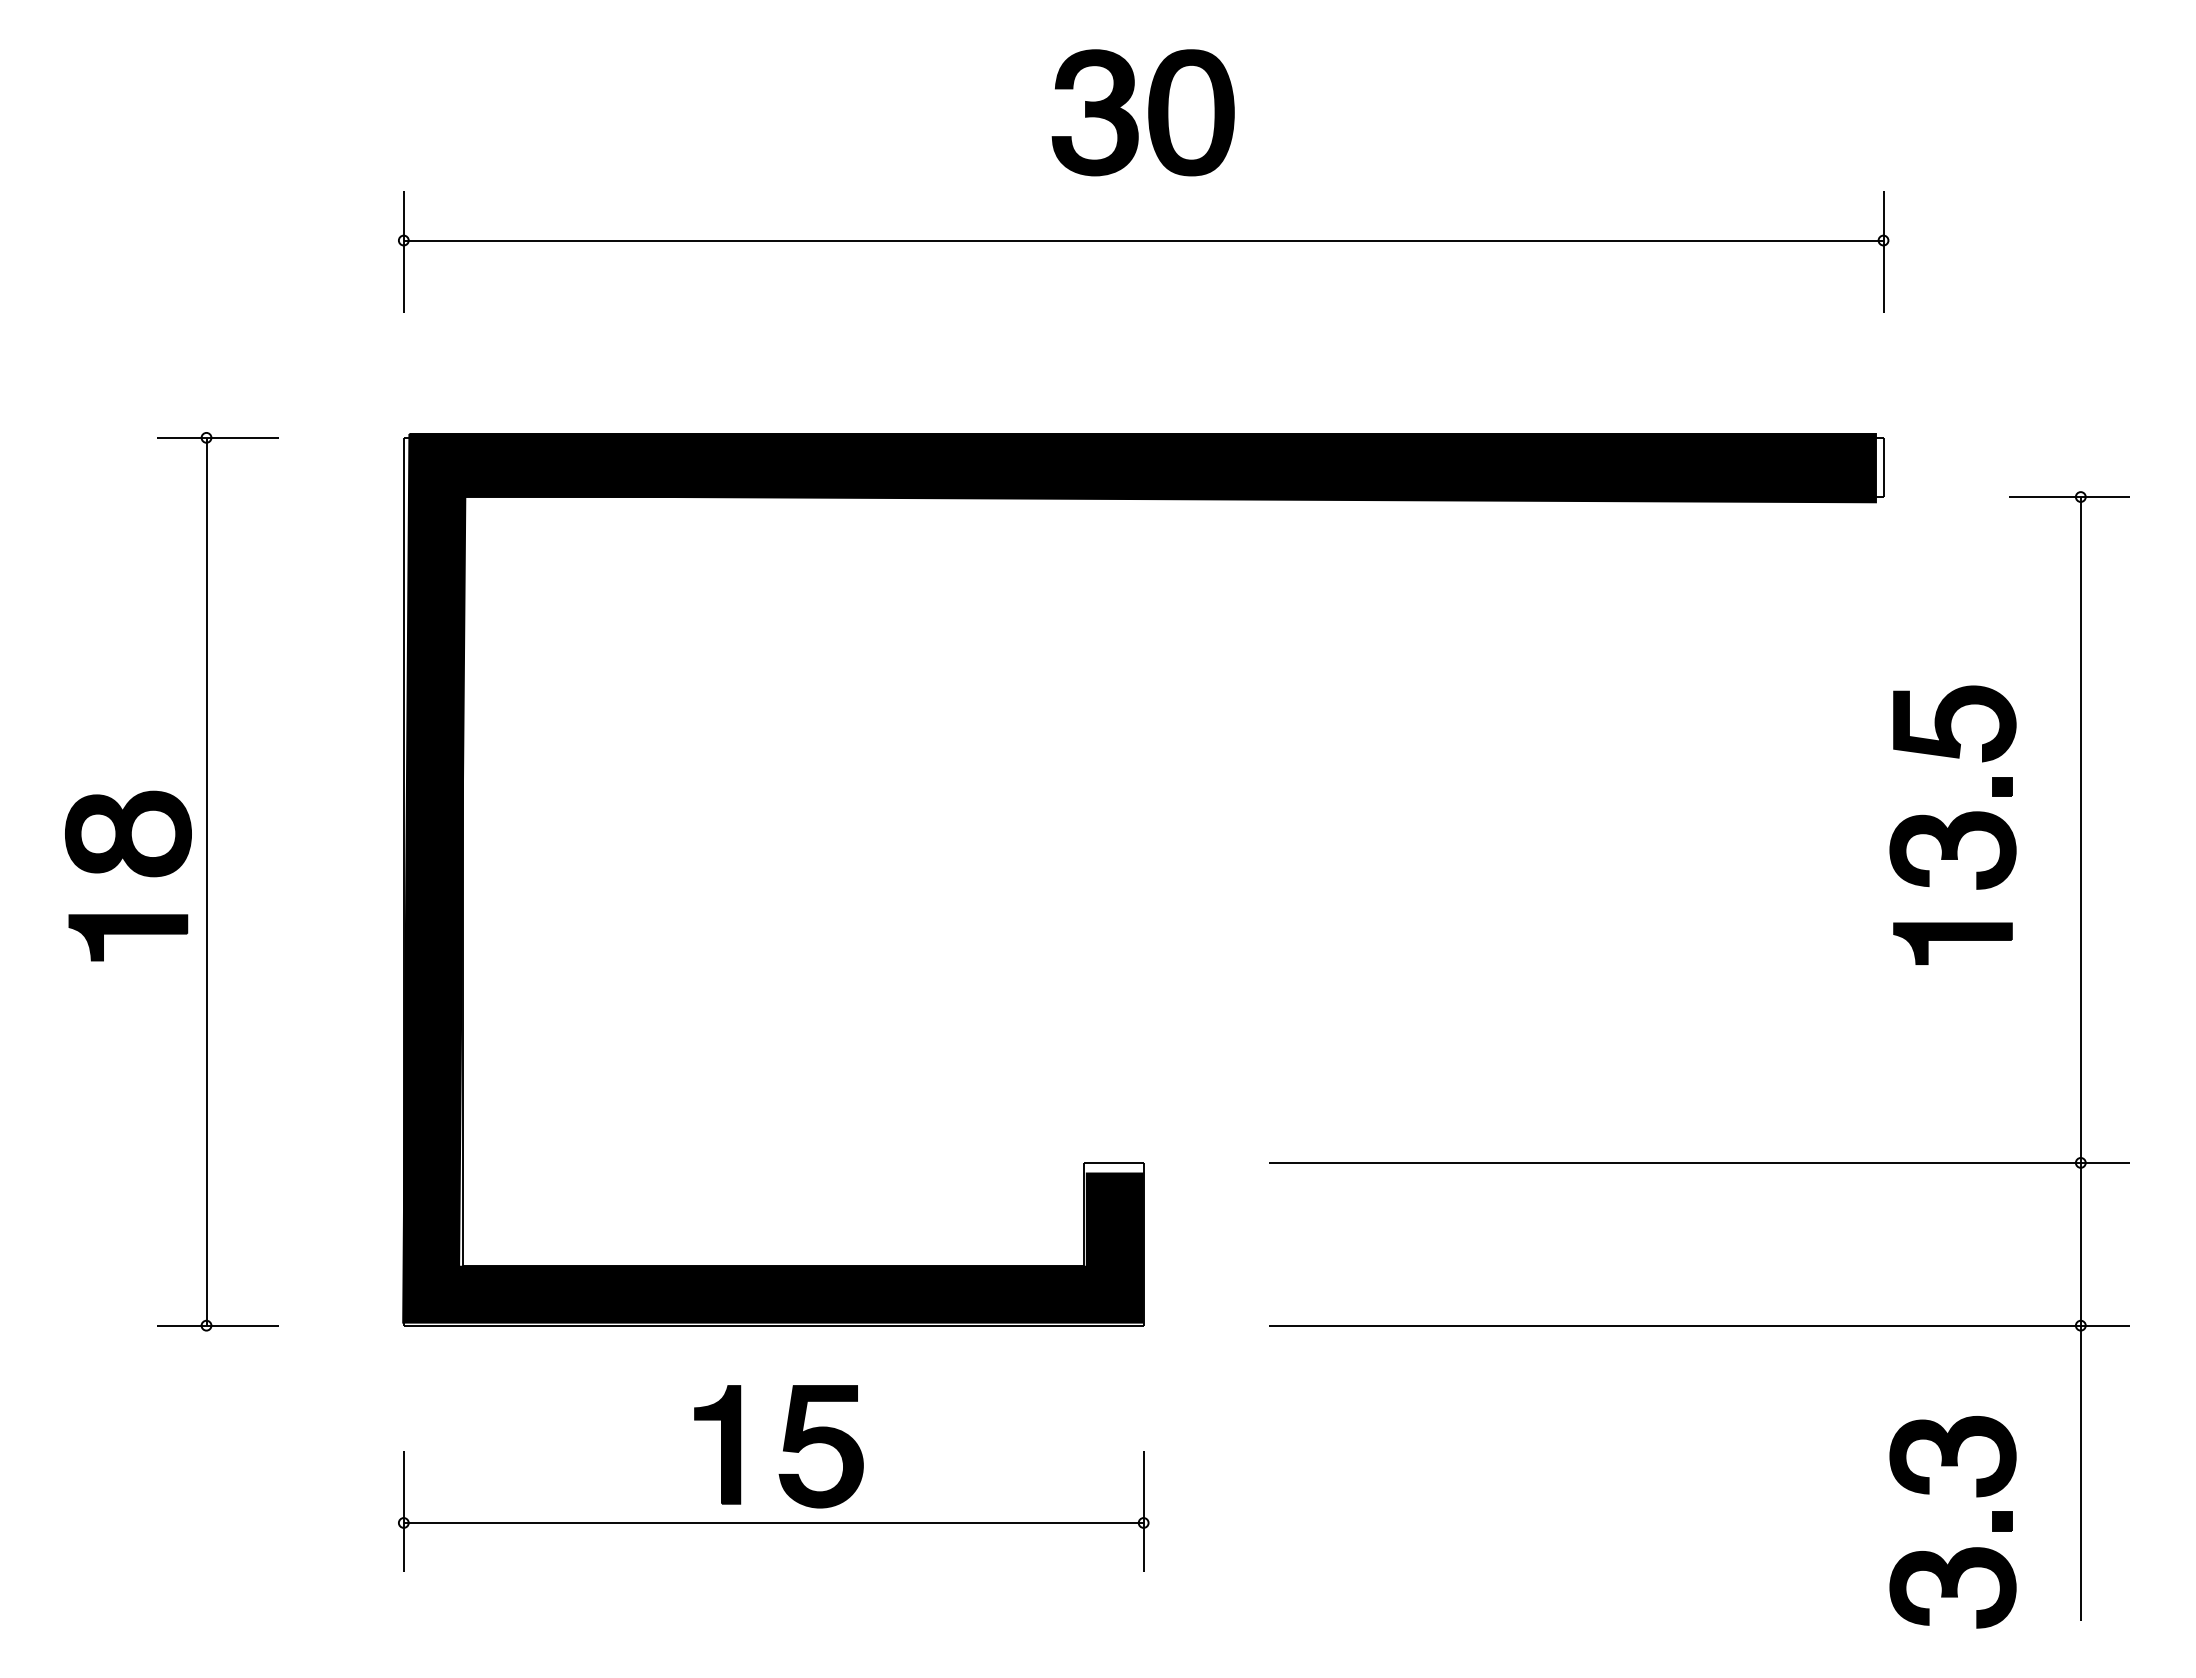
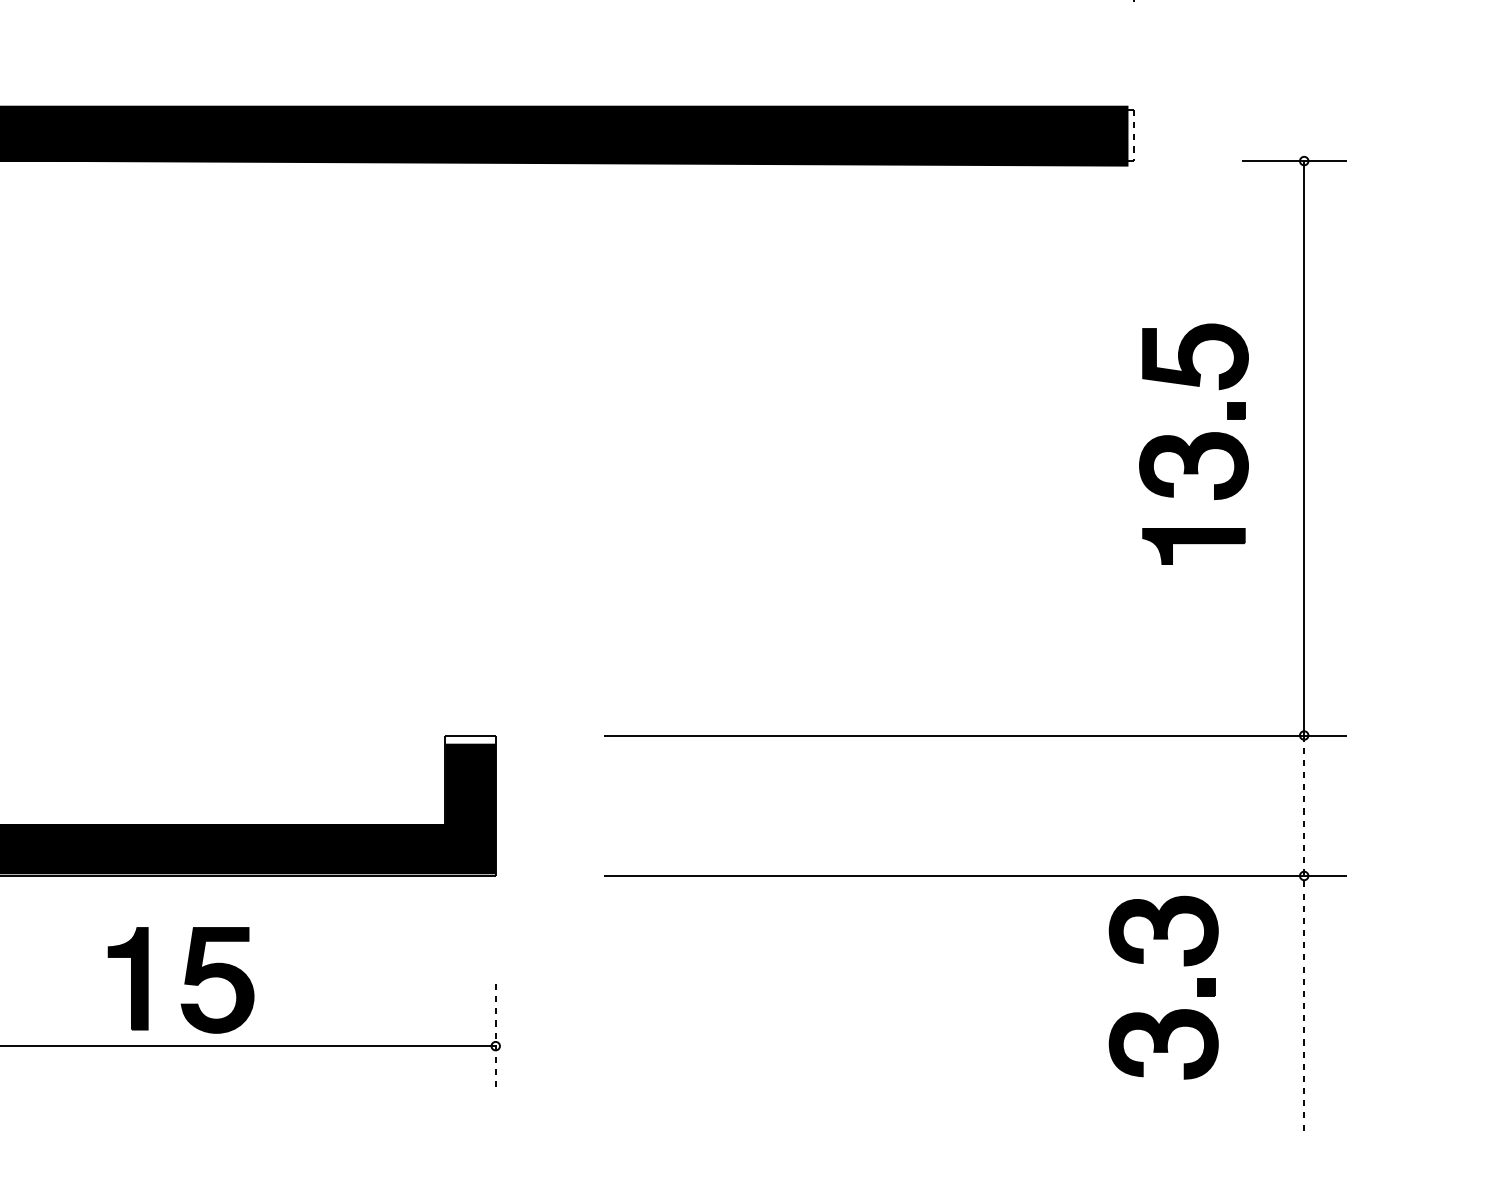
line: (1883, 467) -> (1133, 135), solid -> dashed
line: (2080, 1392) -> (1303, 933), solid -> dashed
line: (1143, 1511) -> (495, 1036), solid -> dashed
part: (1965, 1548) -> (1174, 1010), moved

